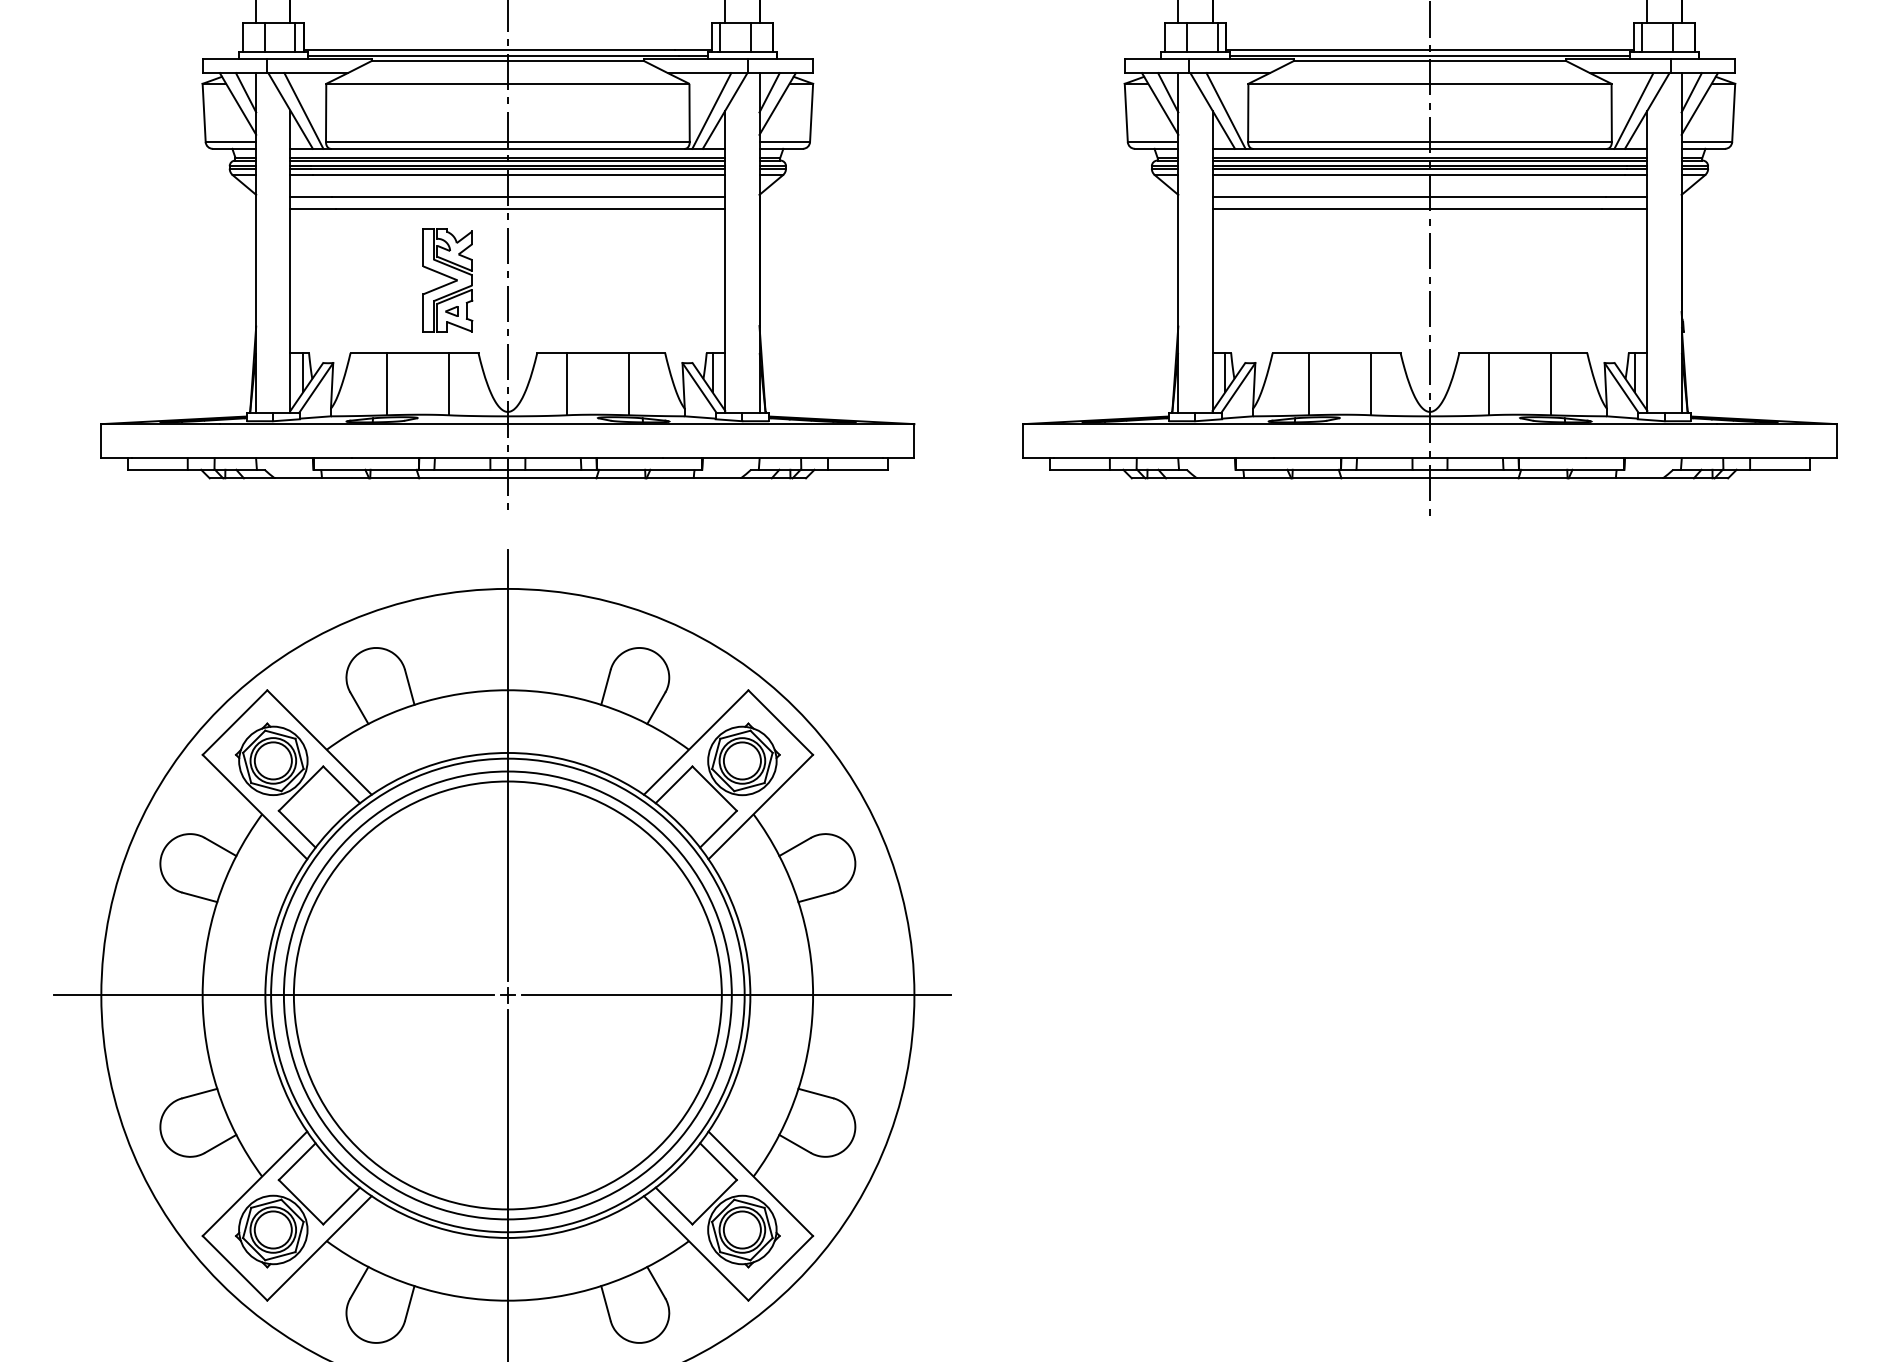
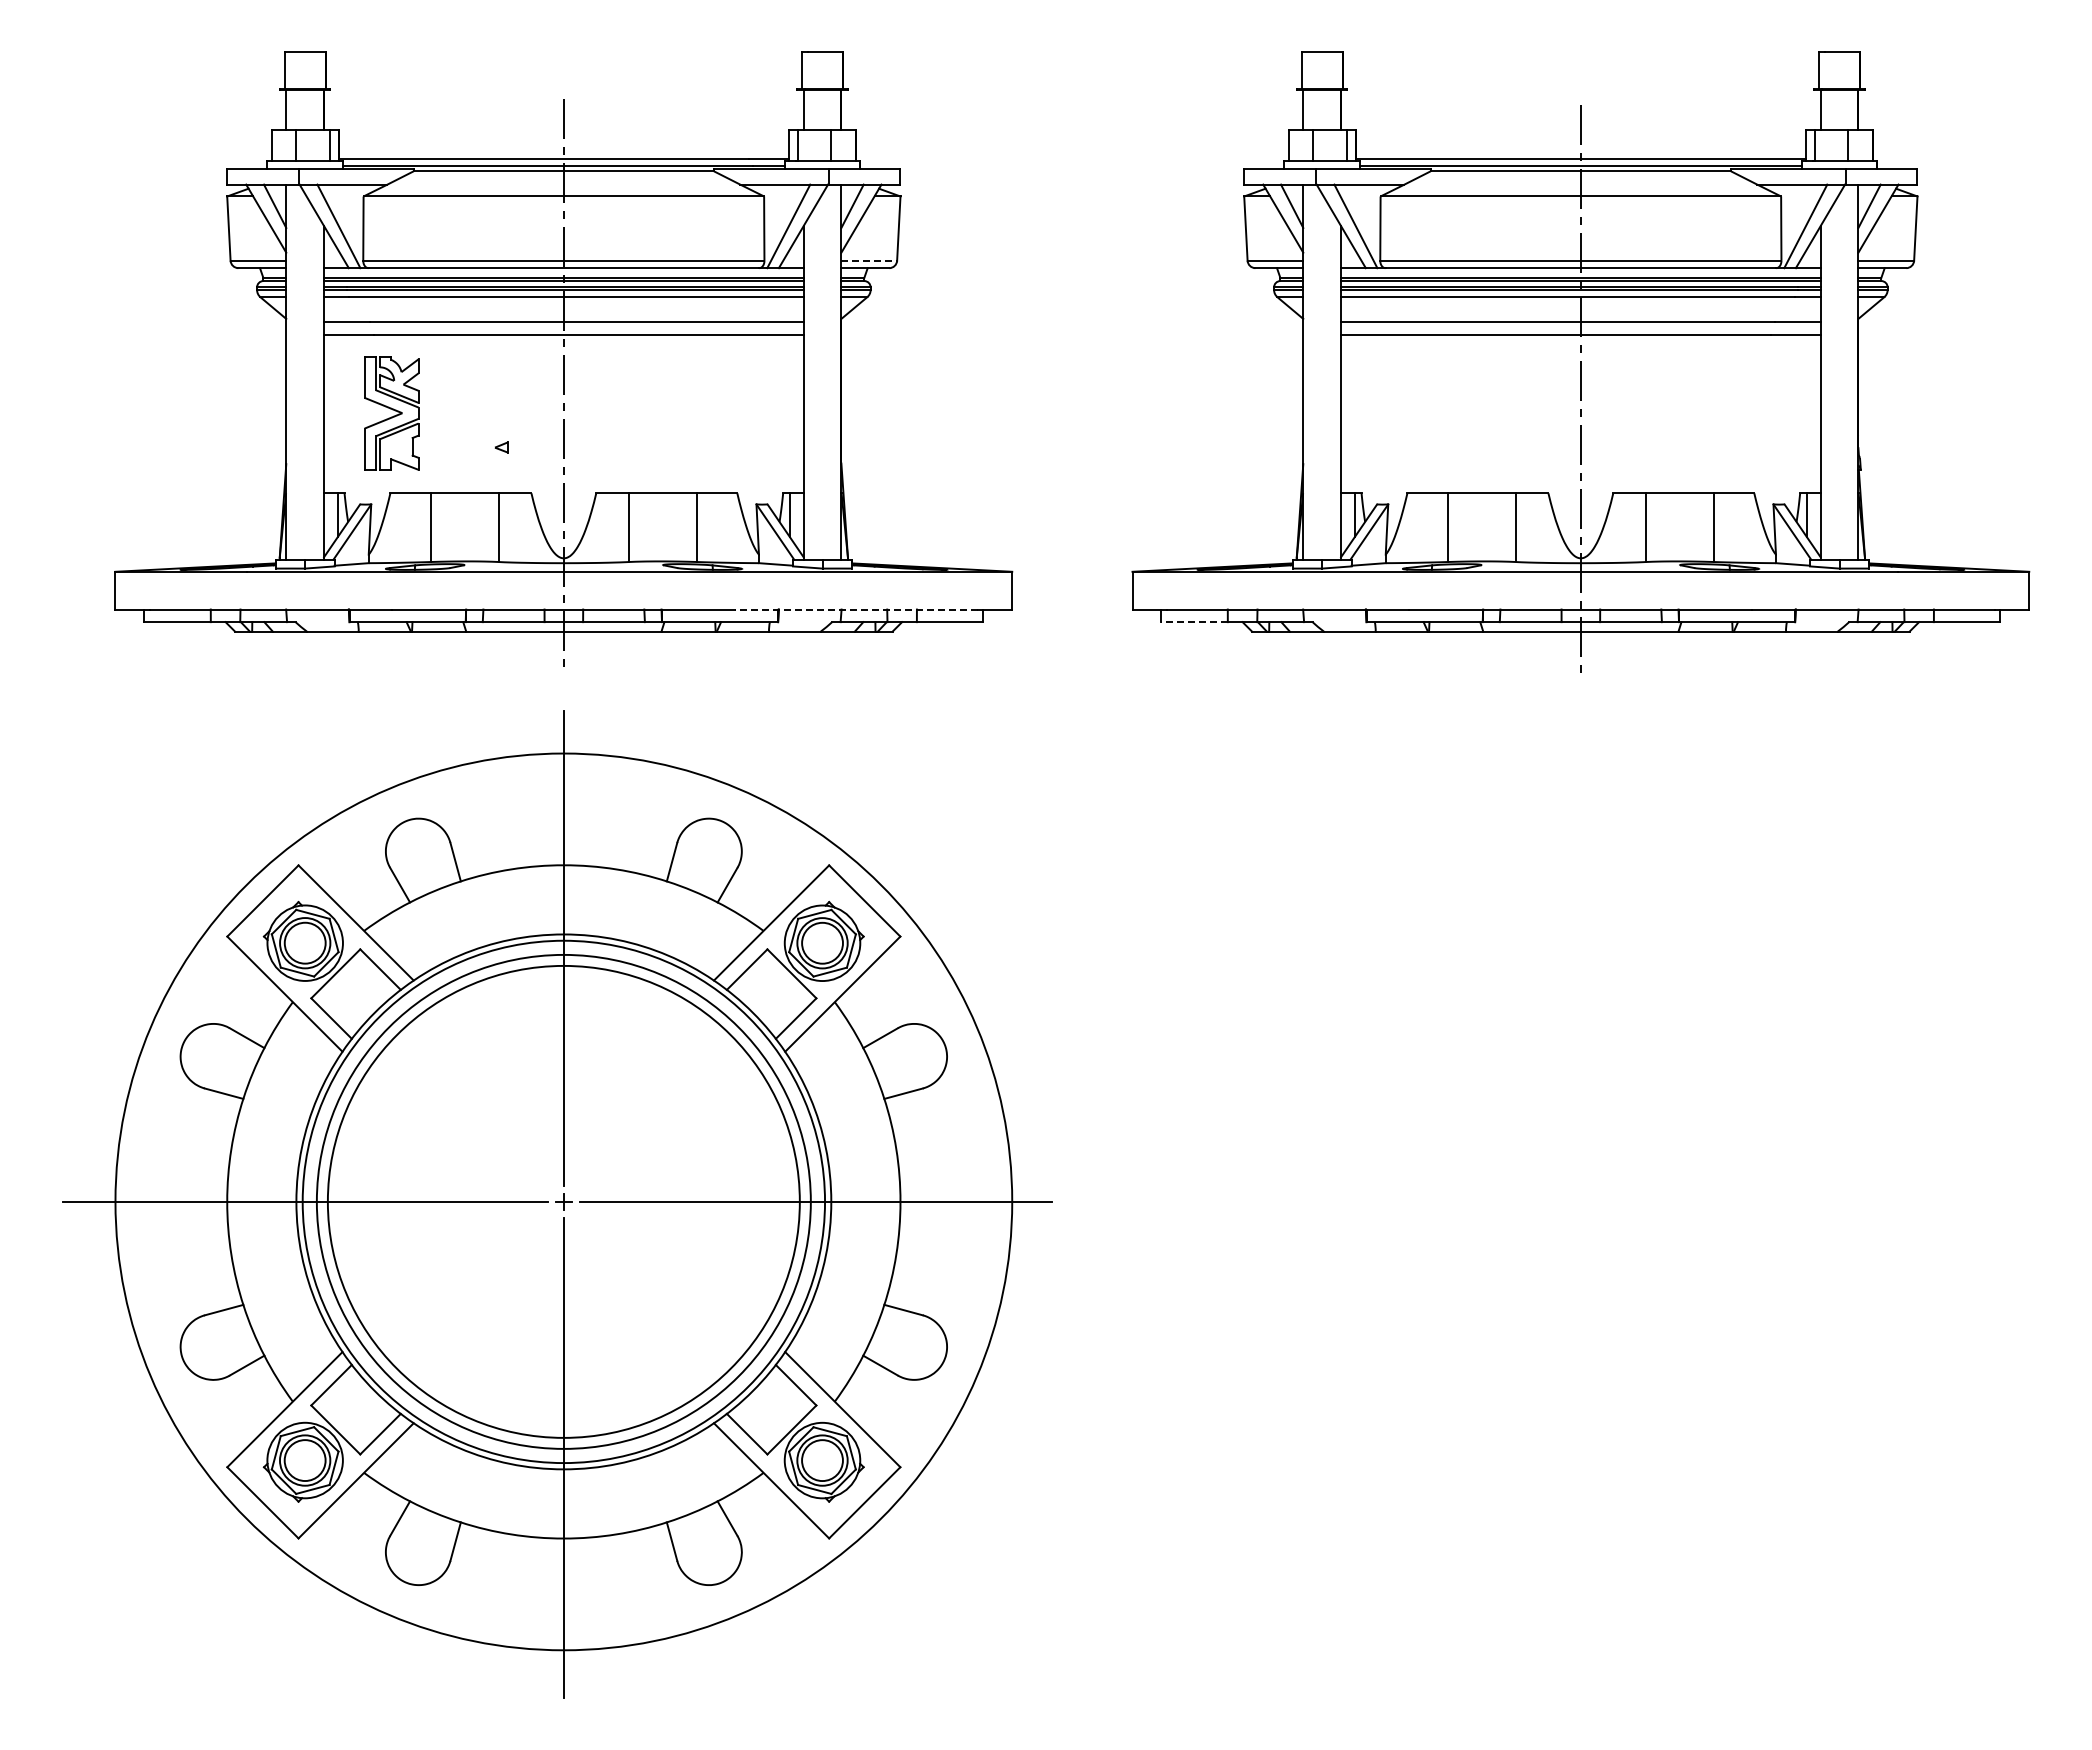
line: (785, 141) -> (869, 260), solid -> dashed
part: (447, 280) -> (391, 413), moved
line: (773, 458) -> (856, 609), solid -> dashed
line: (1079, 470) -> (1194, 622), solid -> dashed

